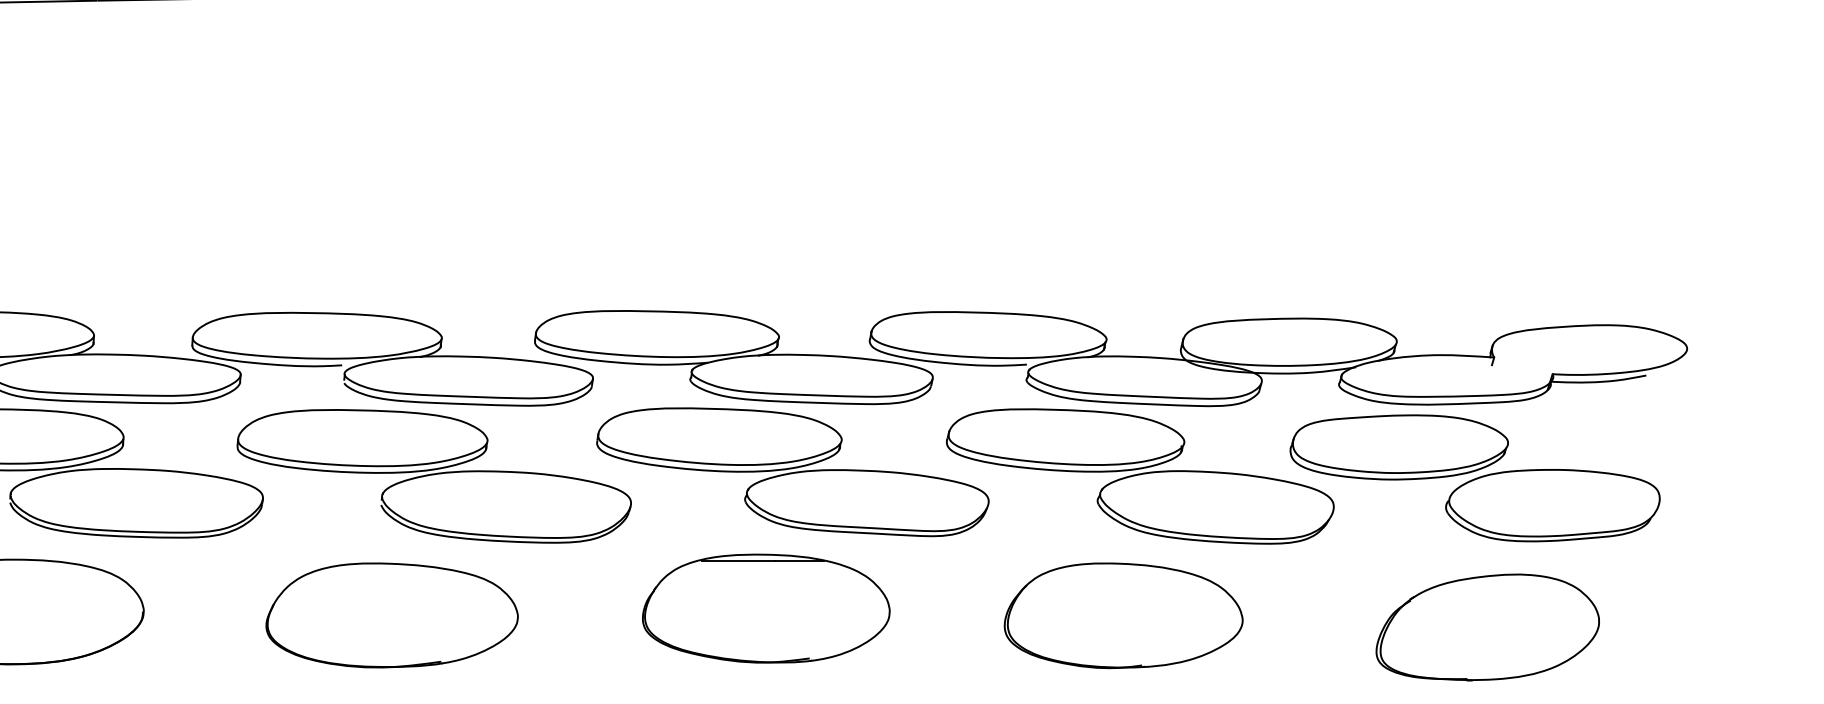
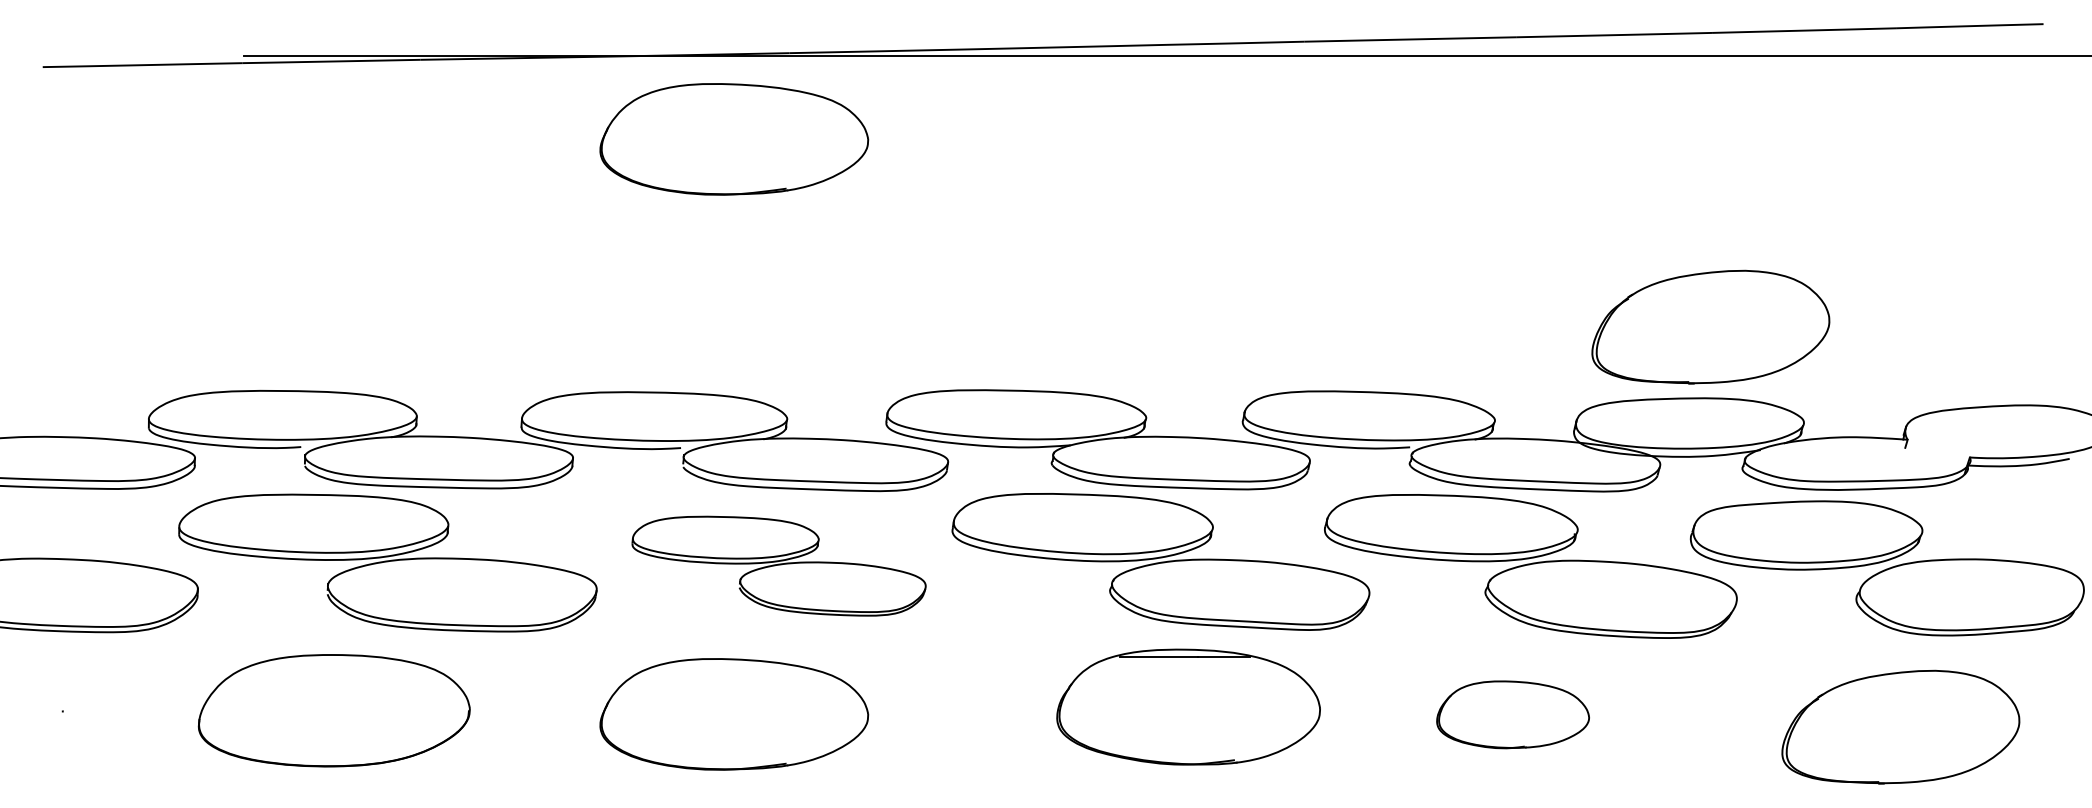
part: (392, 75) -> (734, 139), added
part: (1309, 251) -> (1710, 326), added
part: (433, 475) -> (778, 565), size x0.7
part: (766, 608) -> (1188, 706), moved
part: (1123, 615) -> (1512, 714), size x0.6

